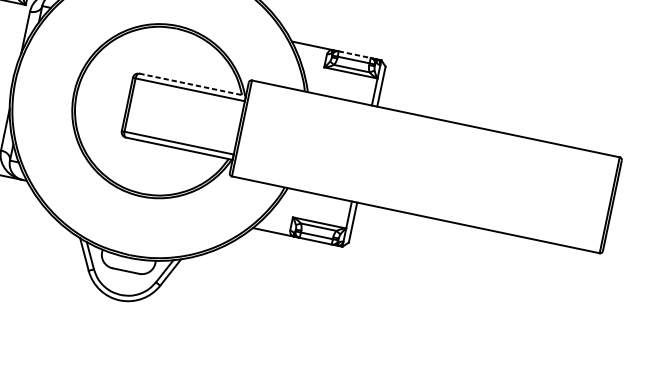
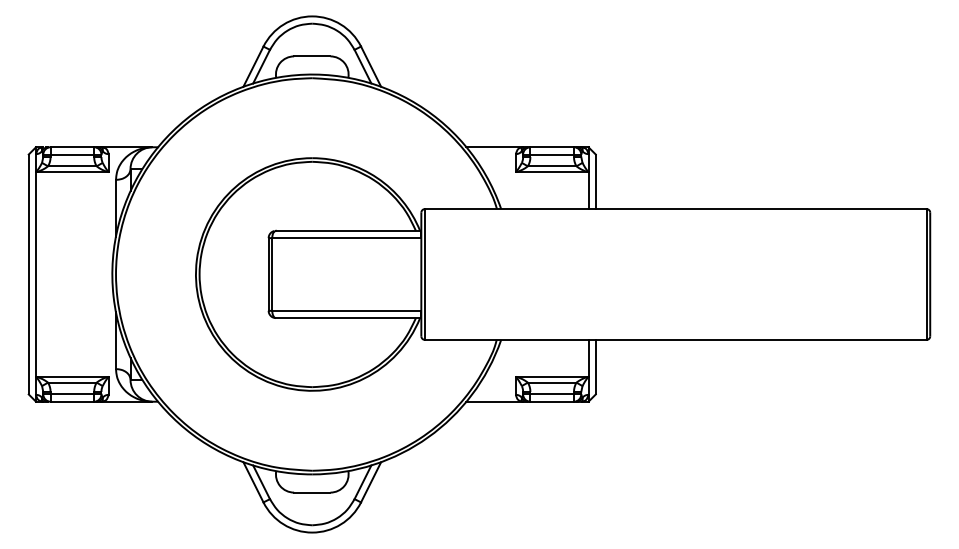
line: (354, 54) -> (552, 147), dashed -> solid
line: (192, 84) -> (348, 230), dashed -> solid

